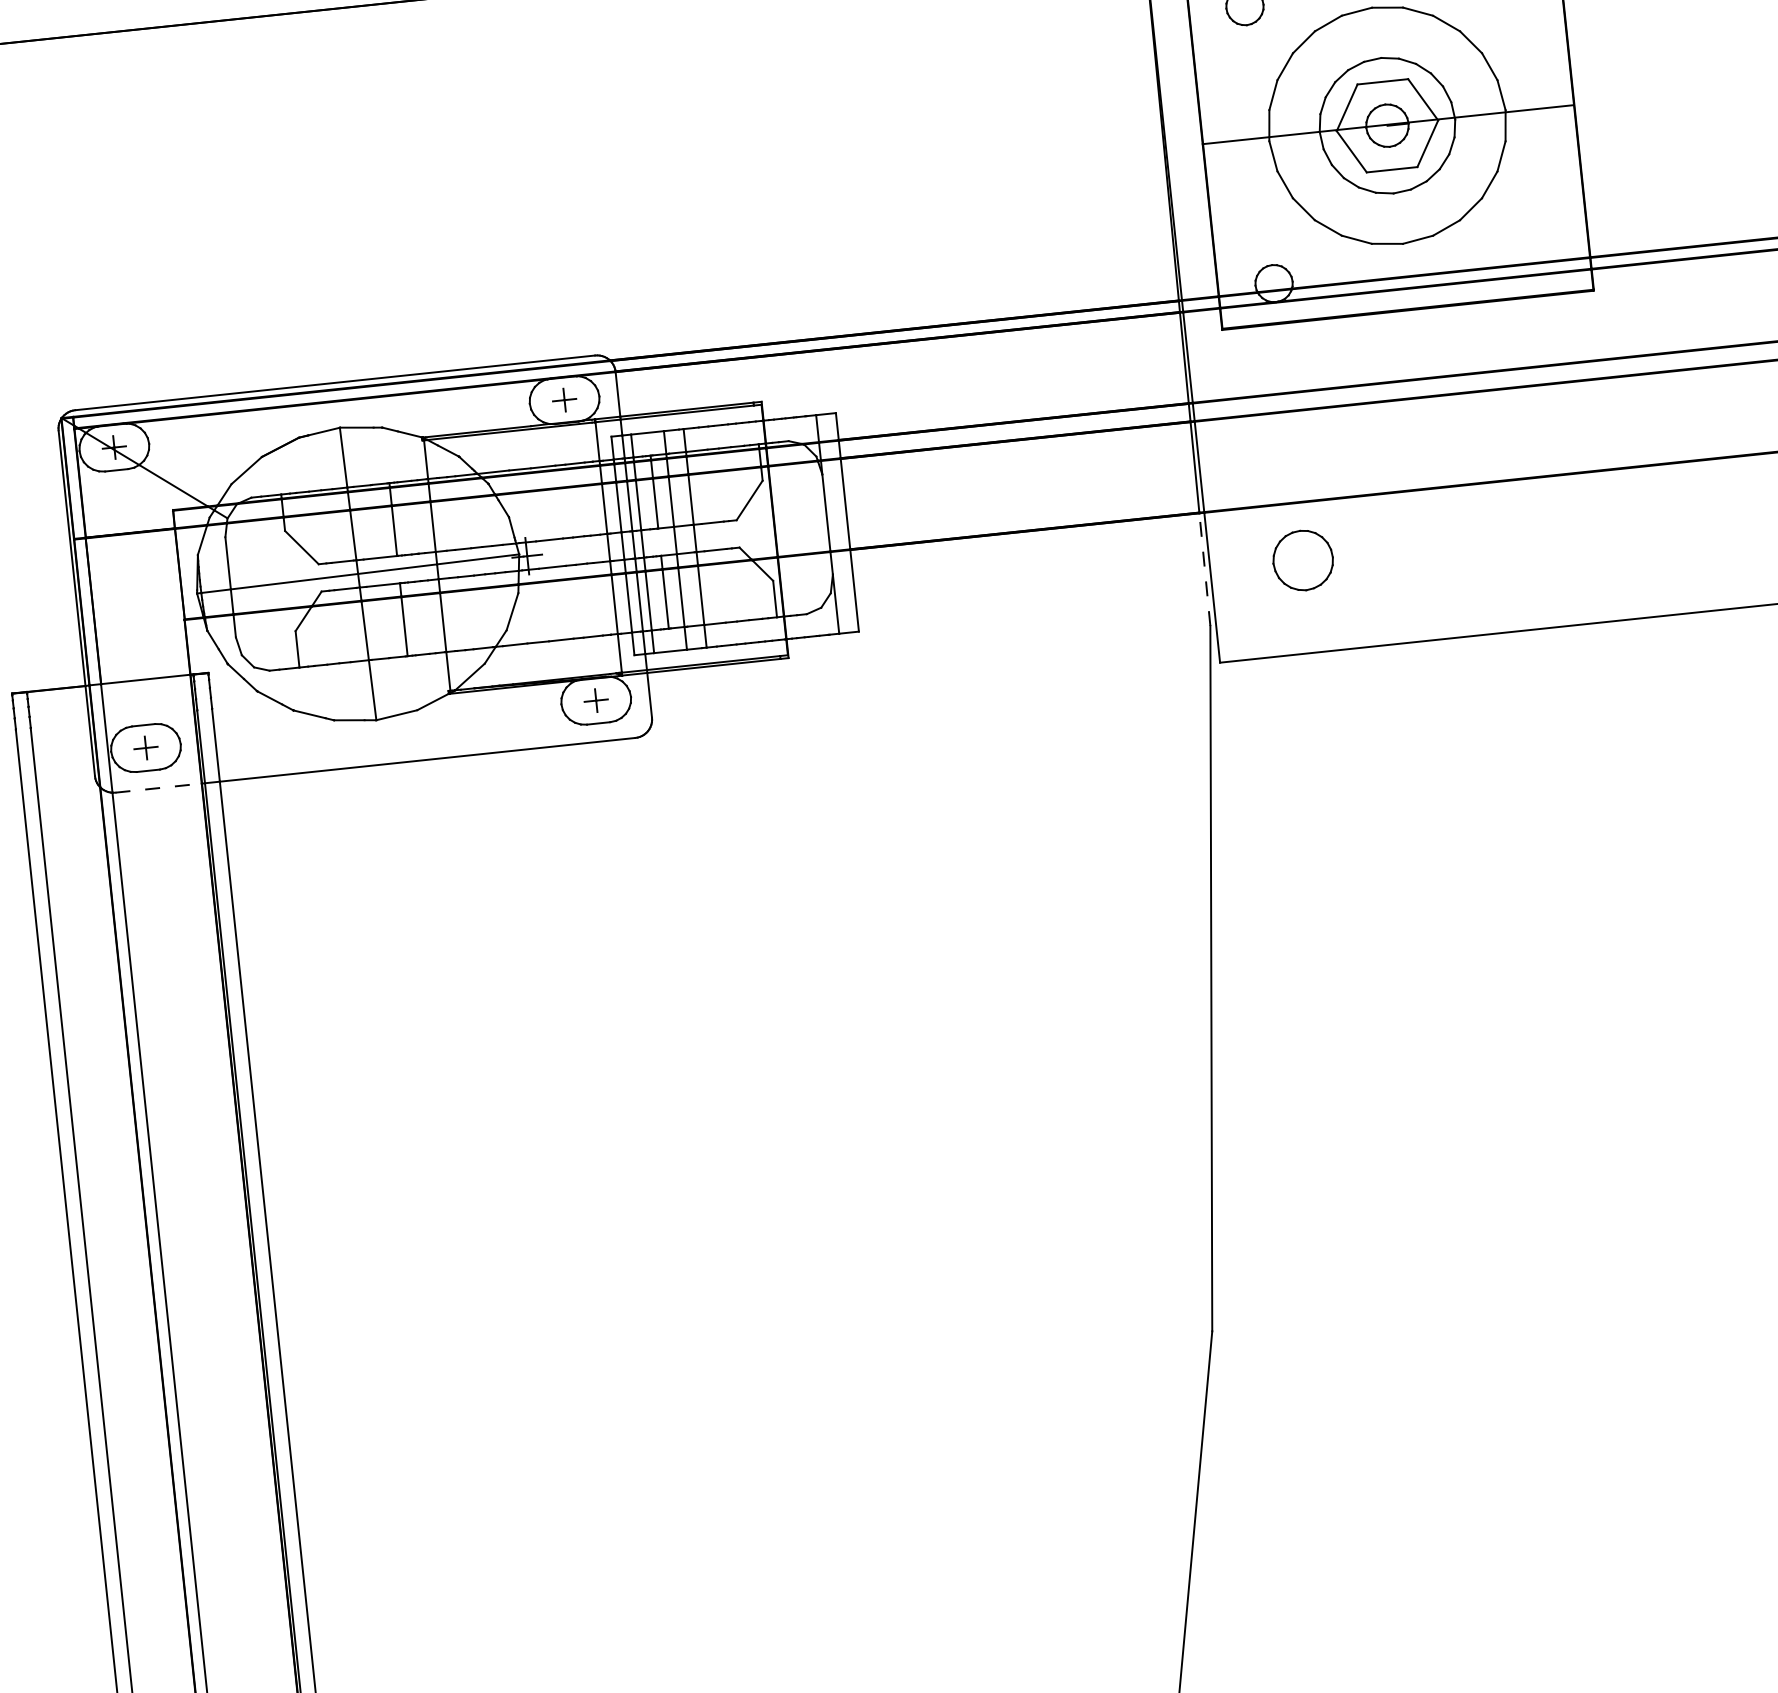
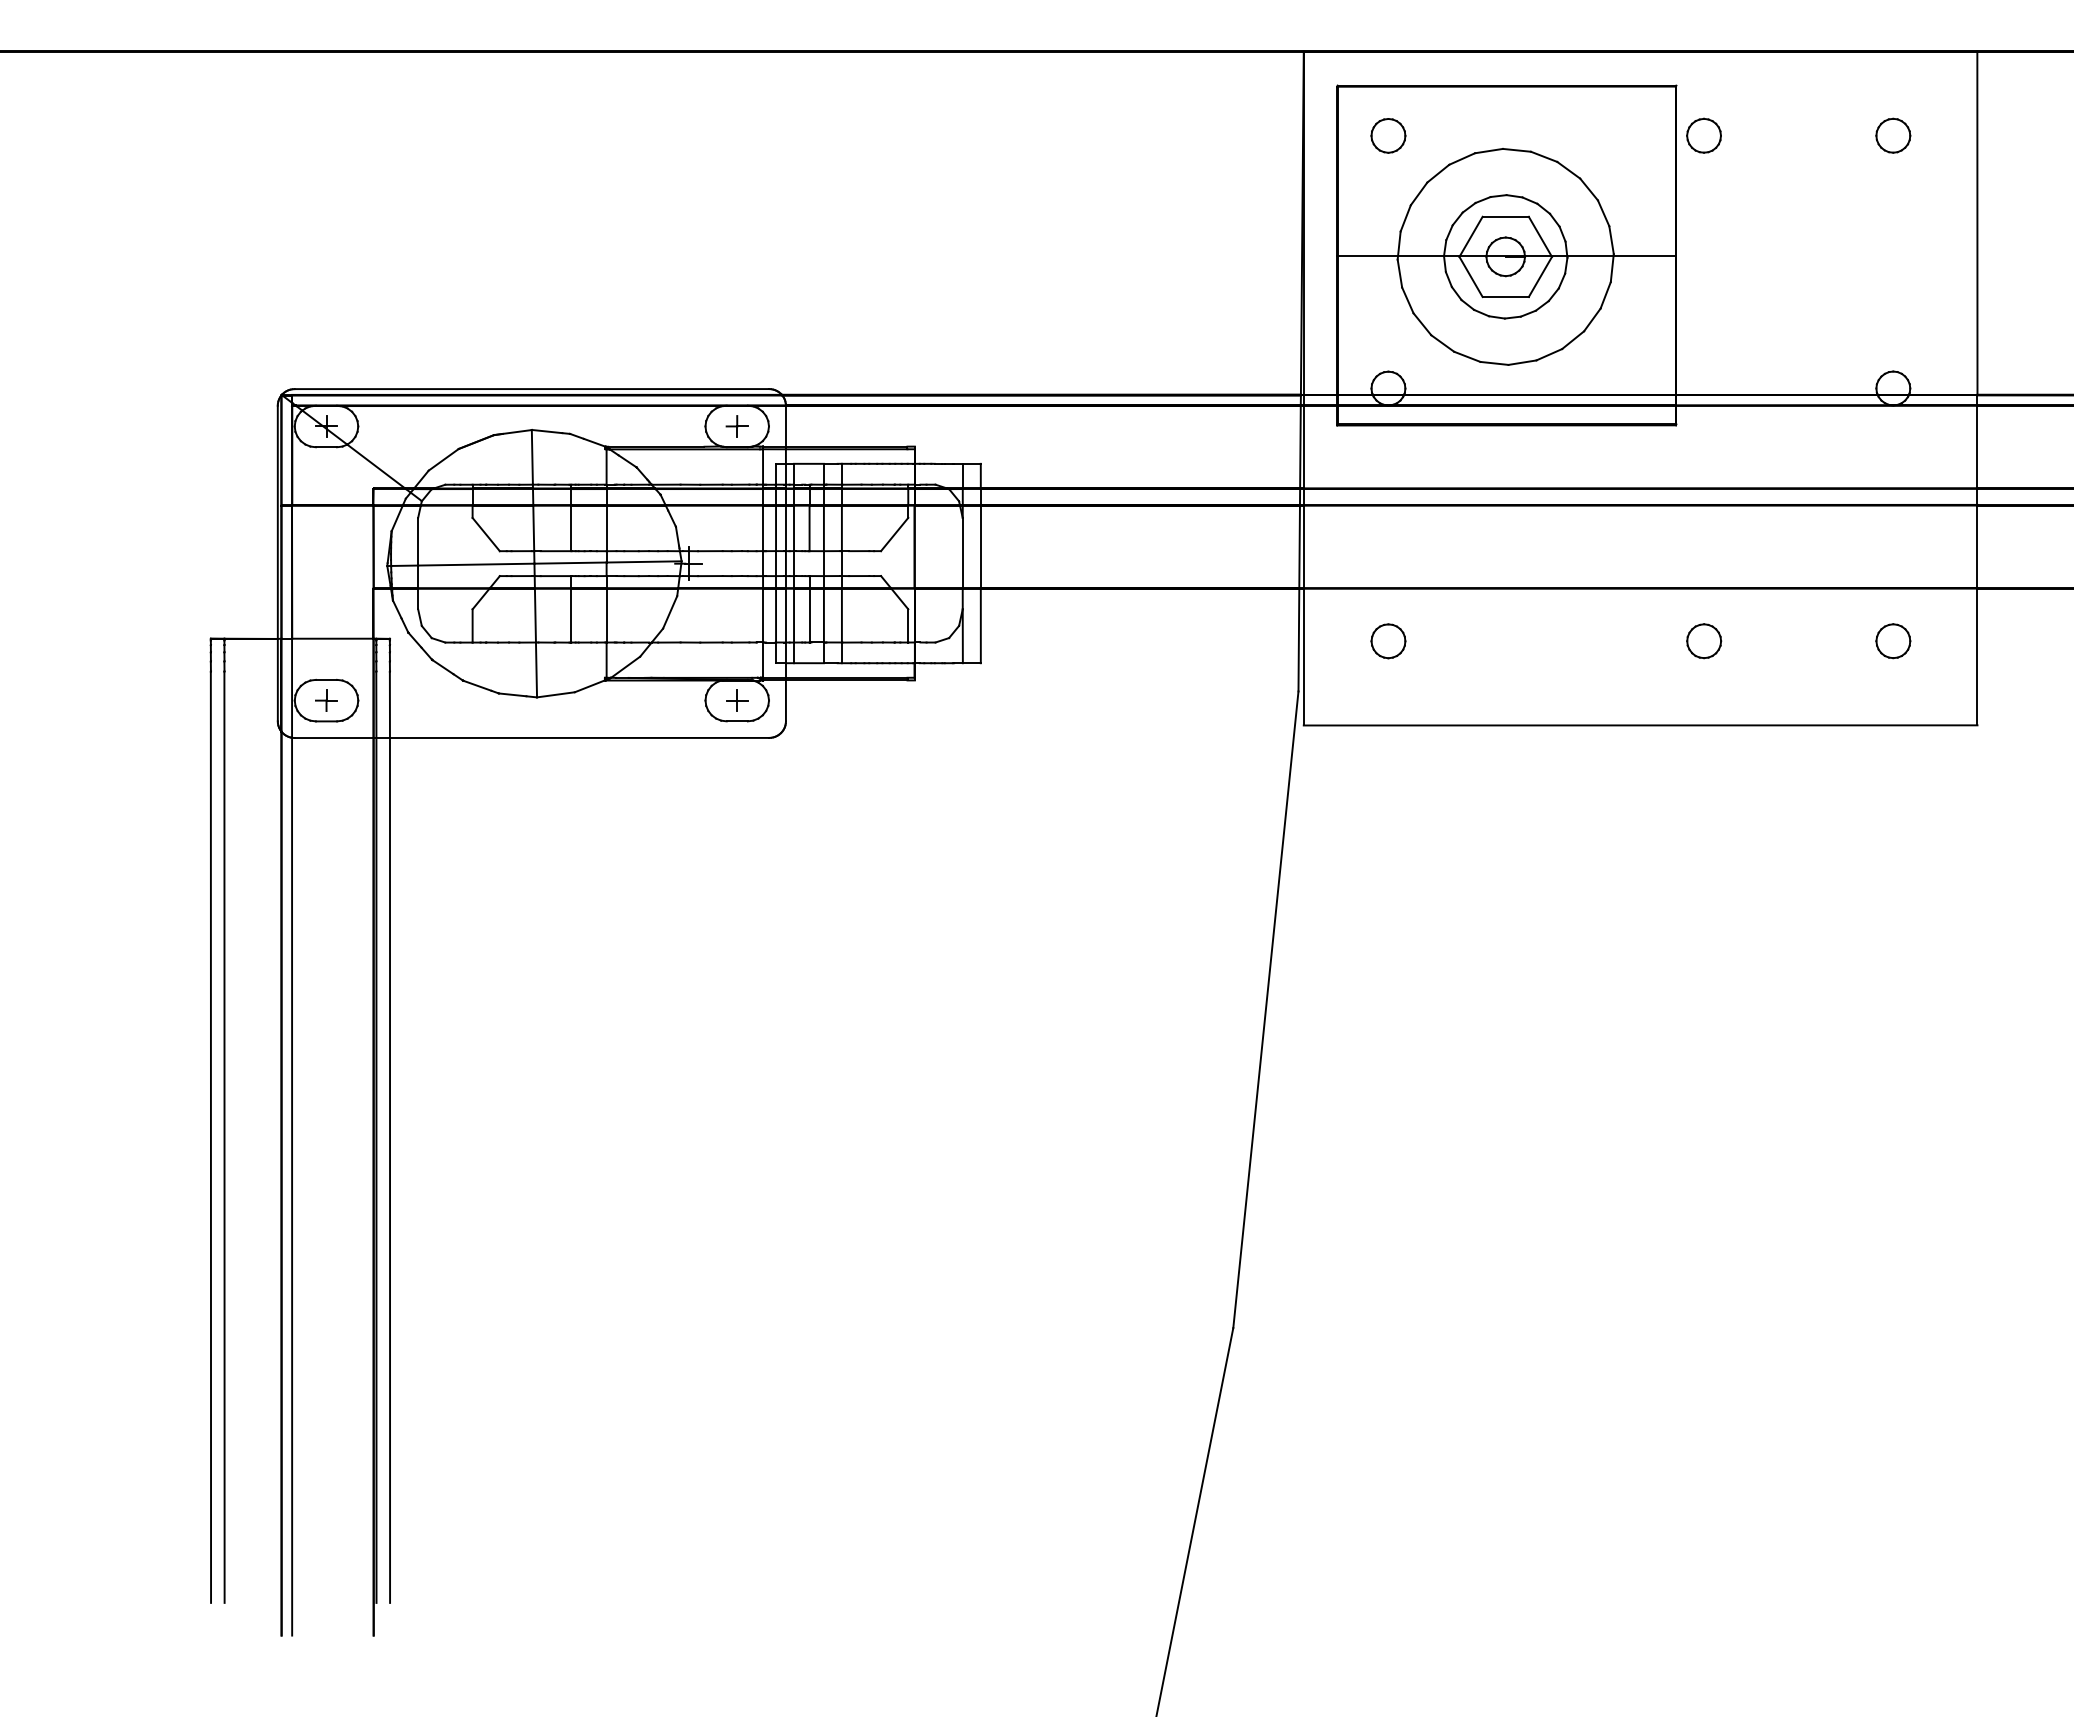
part: (1649, 524) -> (1704, 641), added
part: (1303, 560) -> (1388, 641), size x0.62
line: (1204, 569) -> (1298, 639), dashed -> solid
line: (159, 788) -> (334, 738), dashed -> solid

